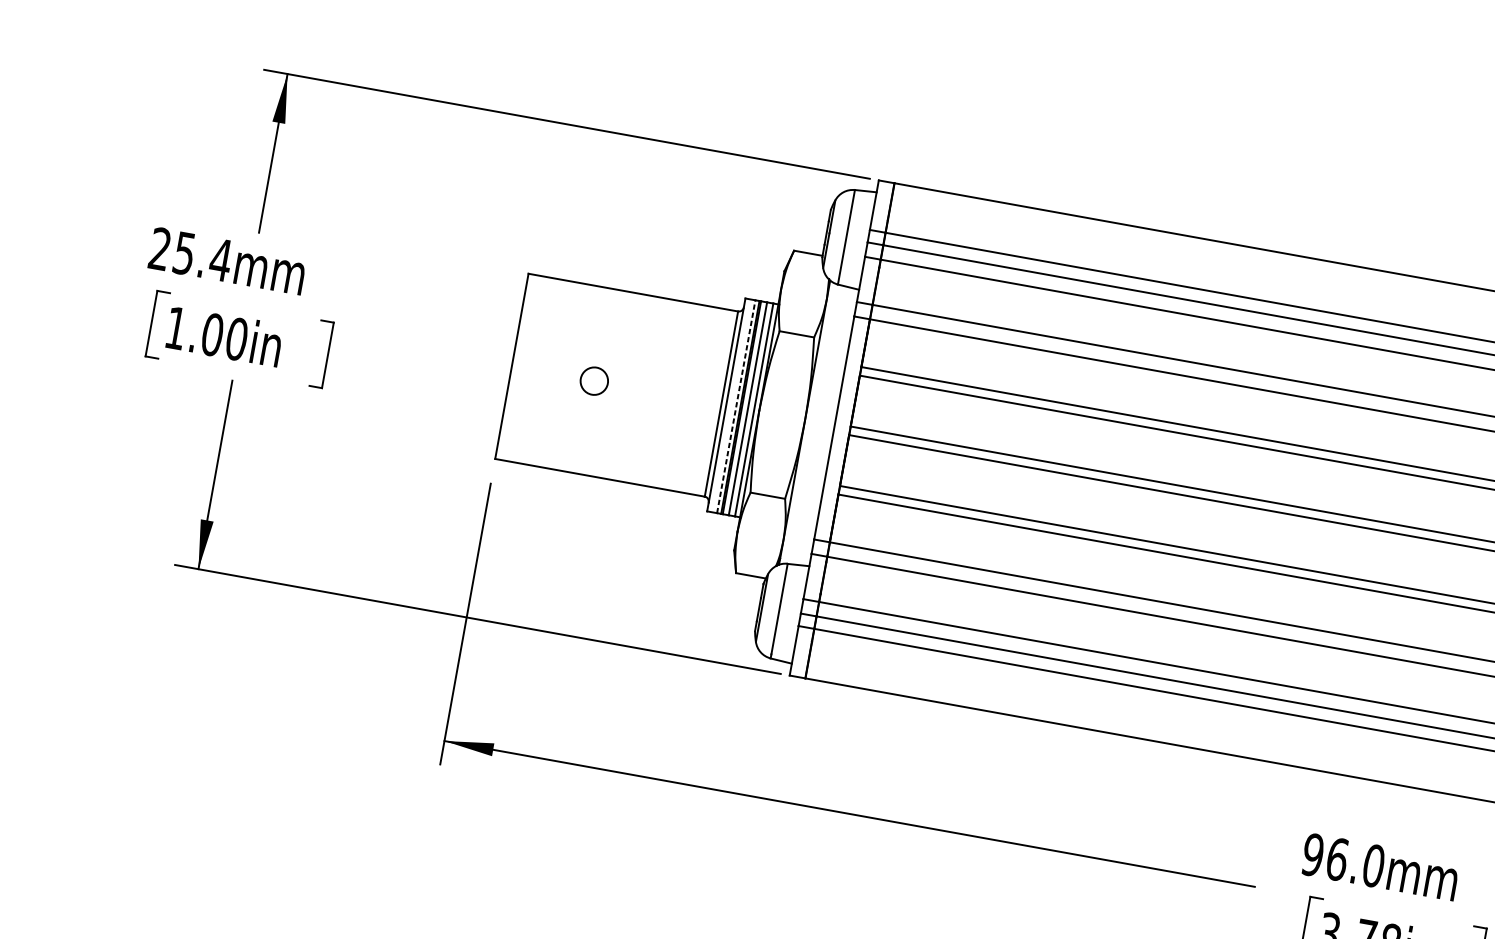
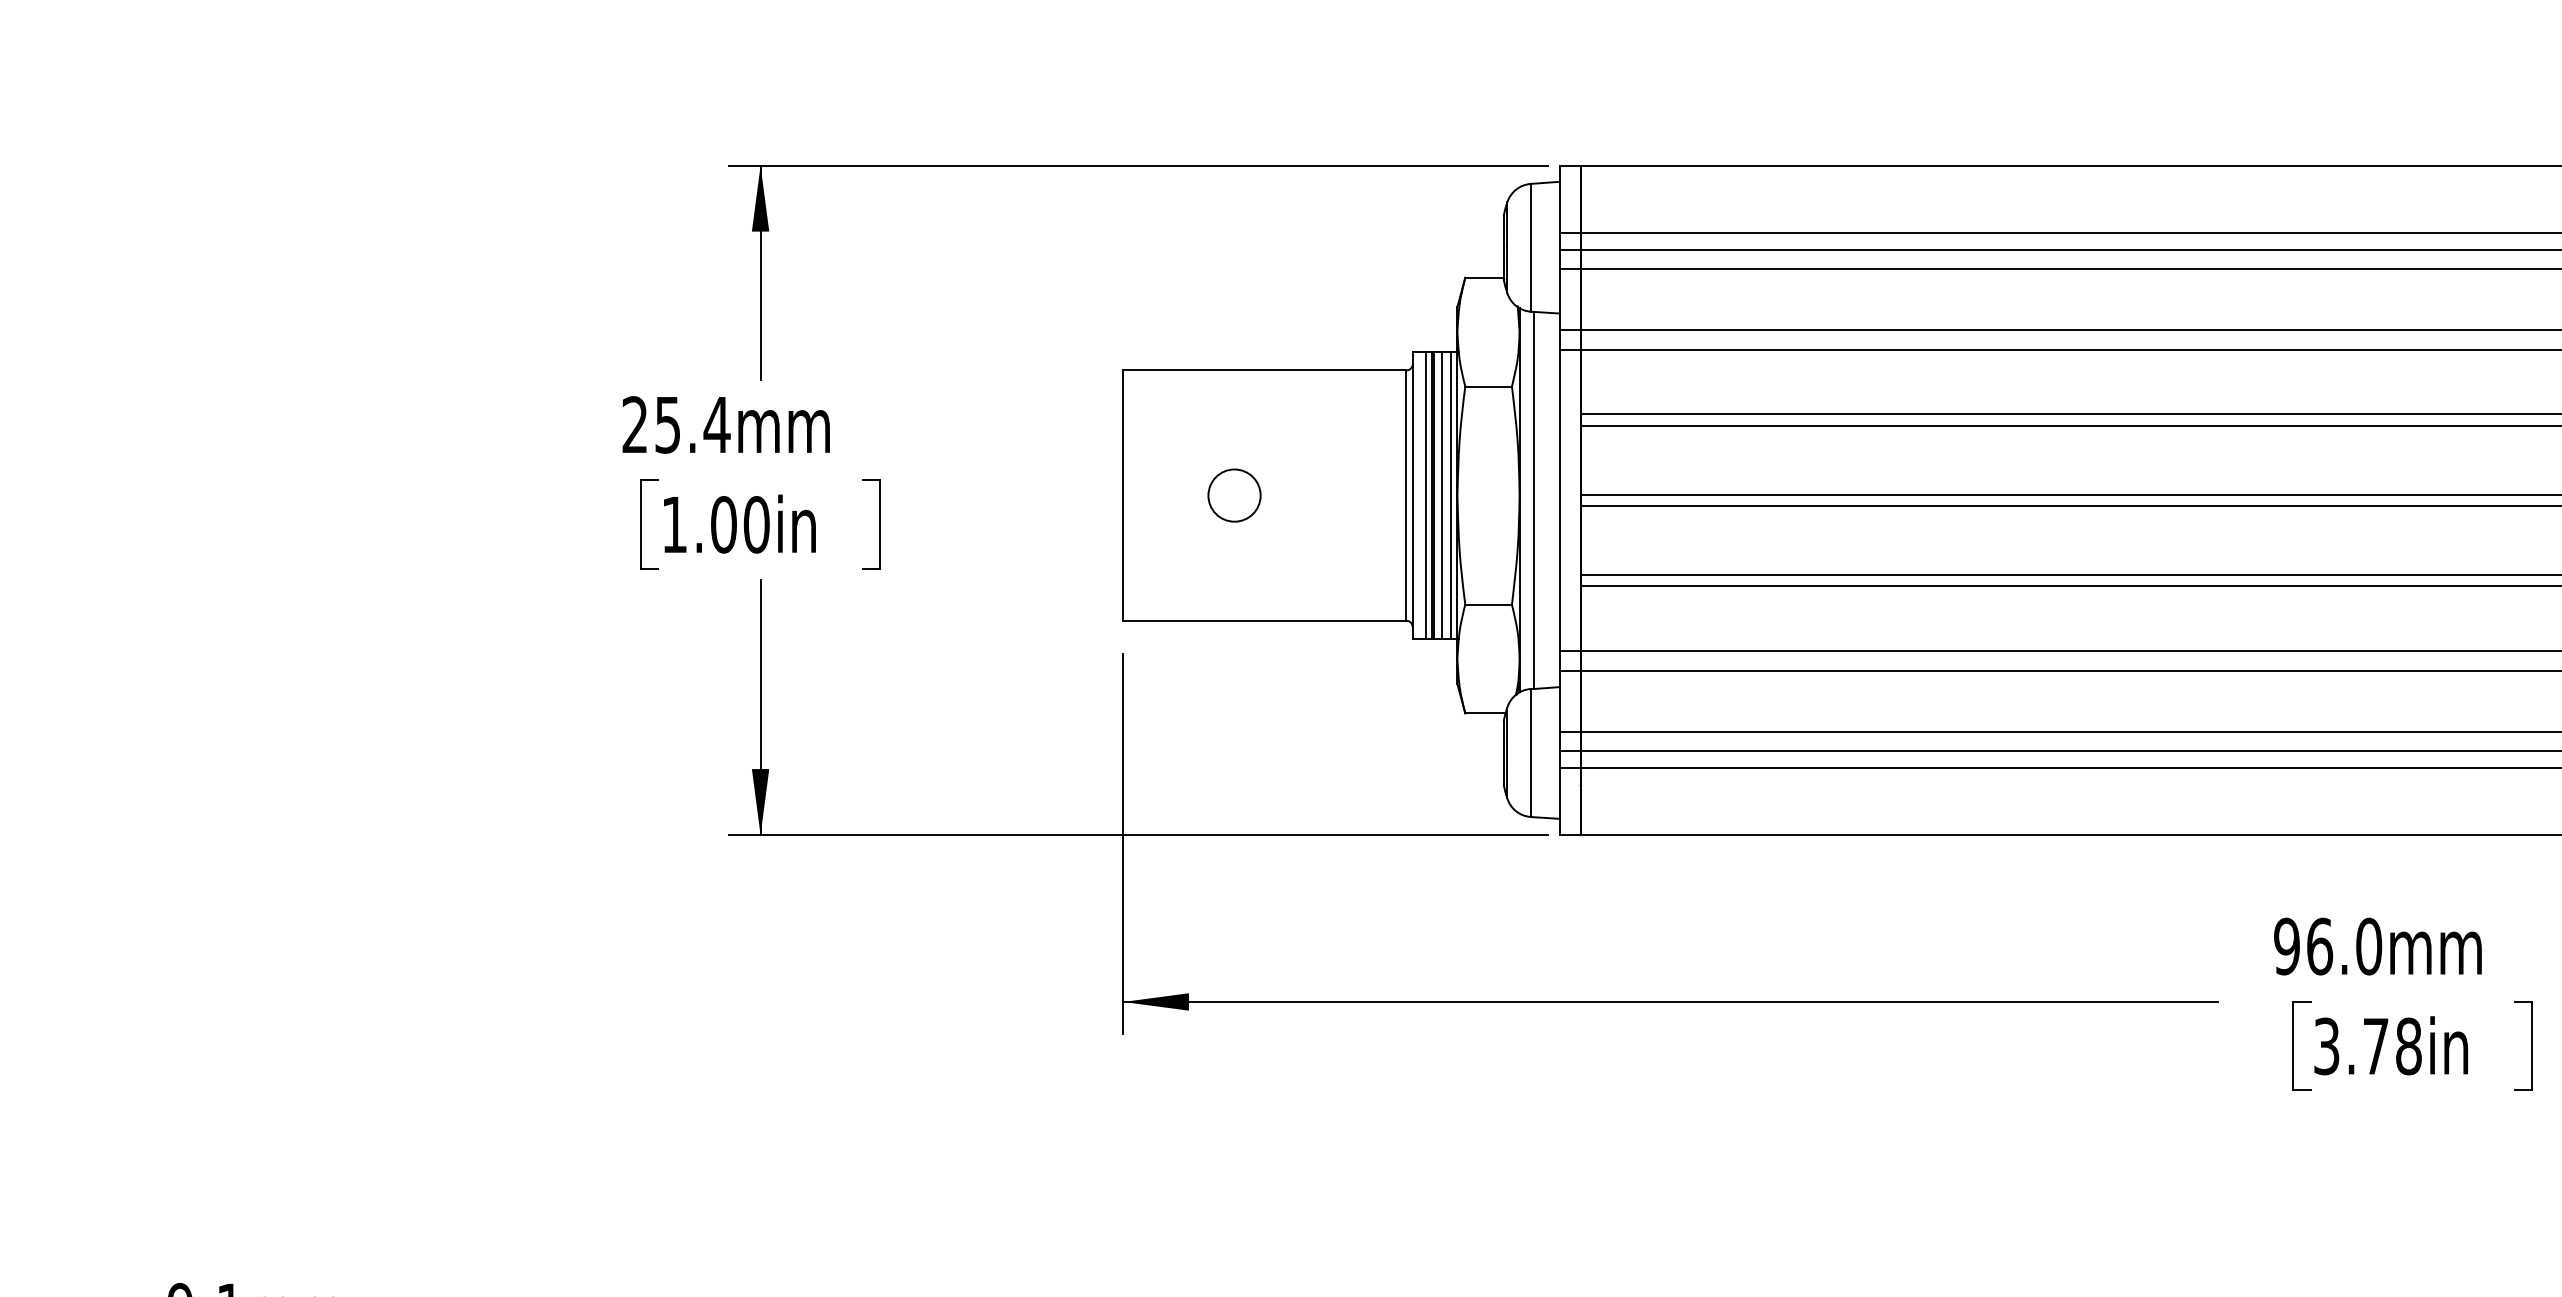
circle: (594, 381) -> (1234, 495), size x1.43
line: (736, 406) -> (1426, 495), dashed -> solid
line: (815, 424) -> (1534, 499), added

